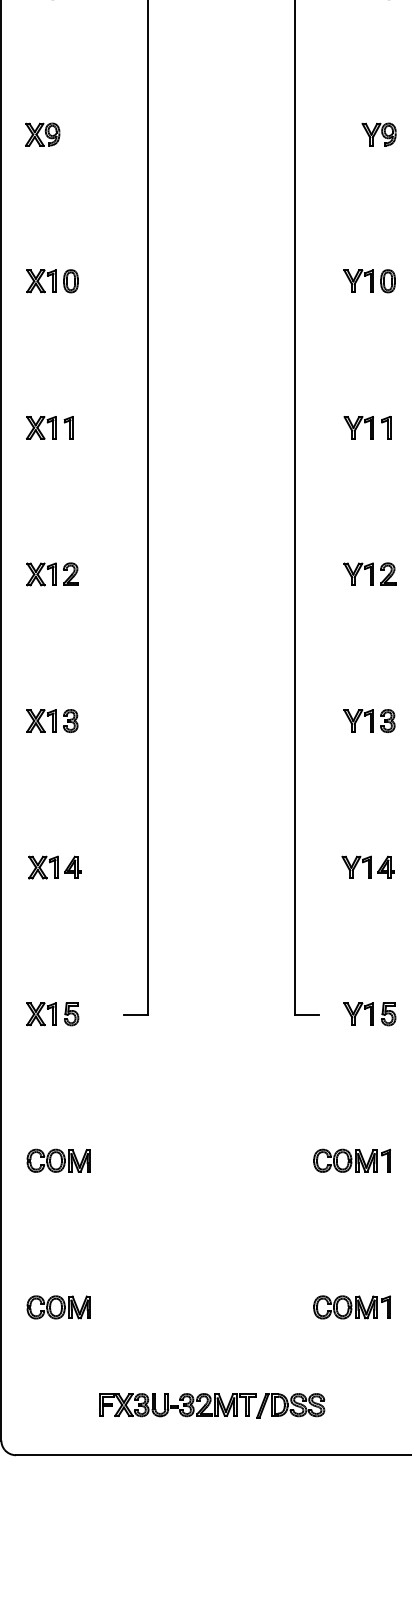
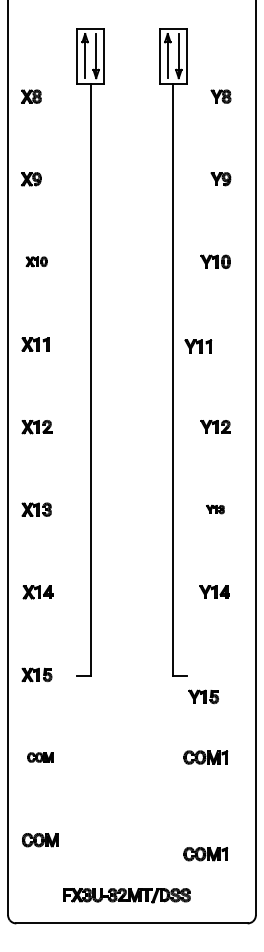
part: (51, 280) -> (36, 261), size x0.7
part: (367, 427) -> (198, 346), moved
part: (369, 720) -> (215, 509), size x0.6
part: (369, 1013) -> (203, 696), moved
part: (58, 1160) -> (40, 757), size x0.7
part: (351, 1308) -> (205, 854), moved

